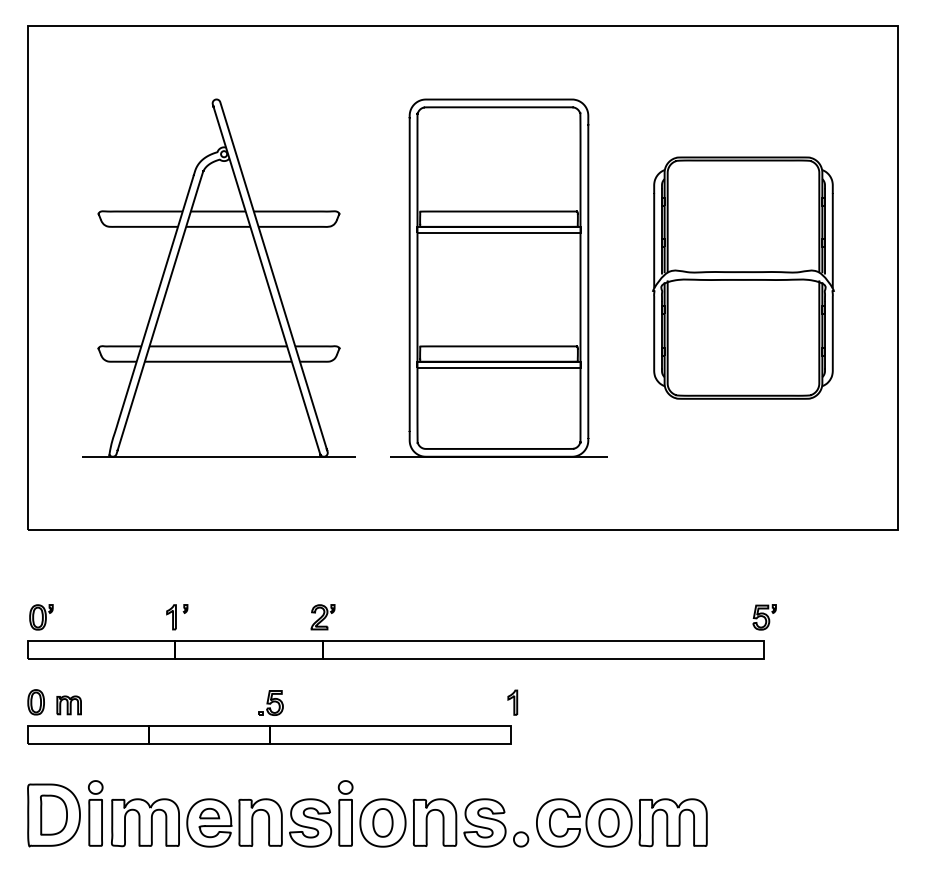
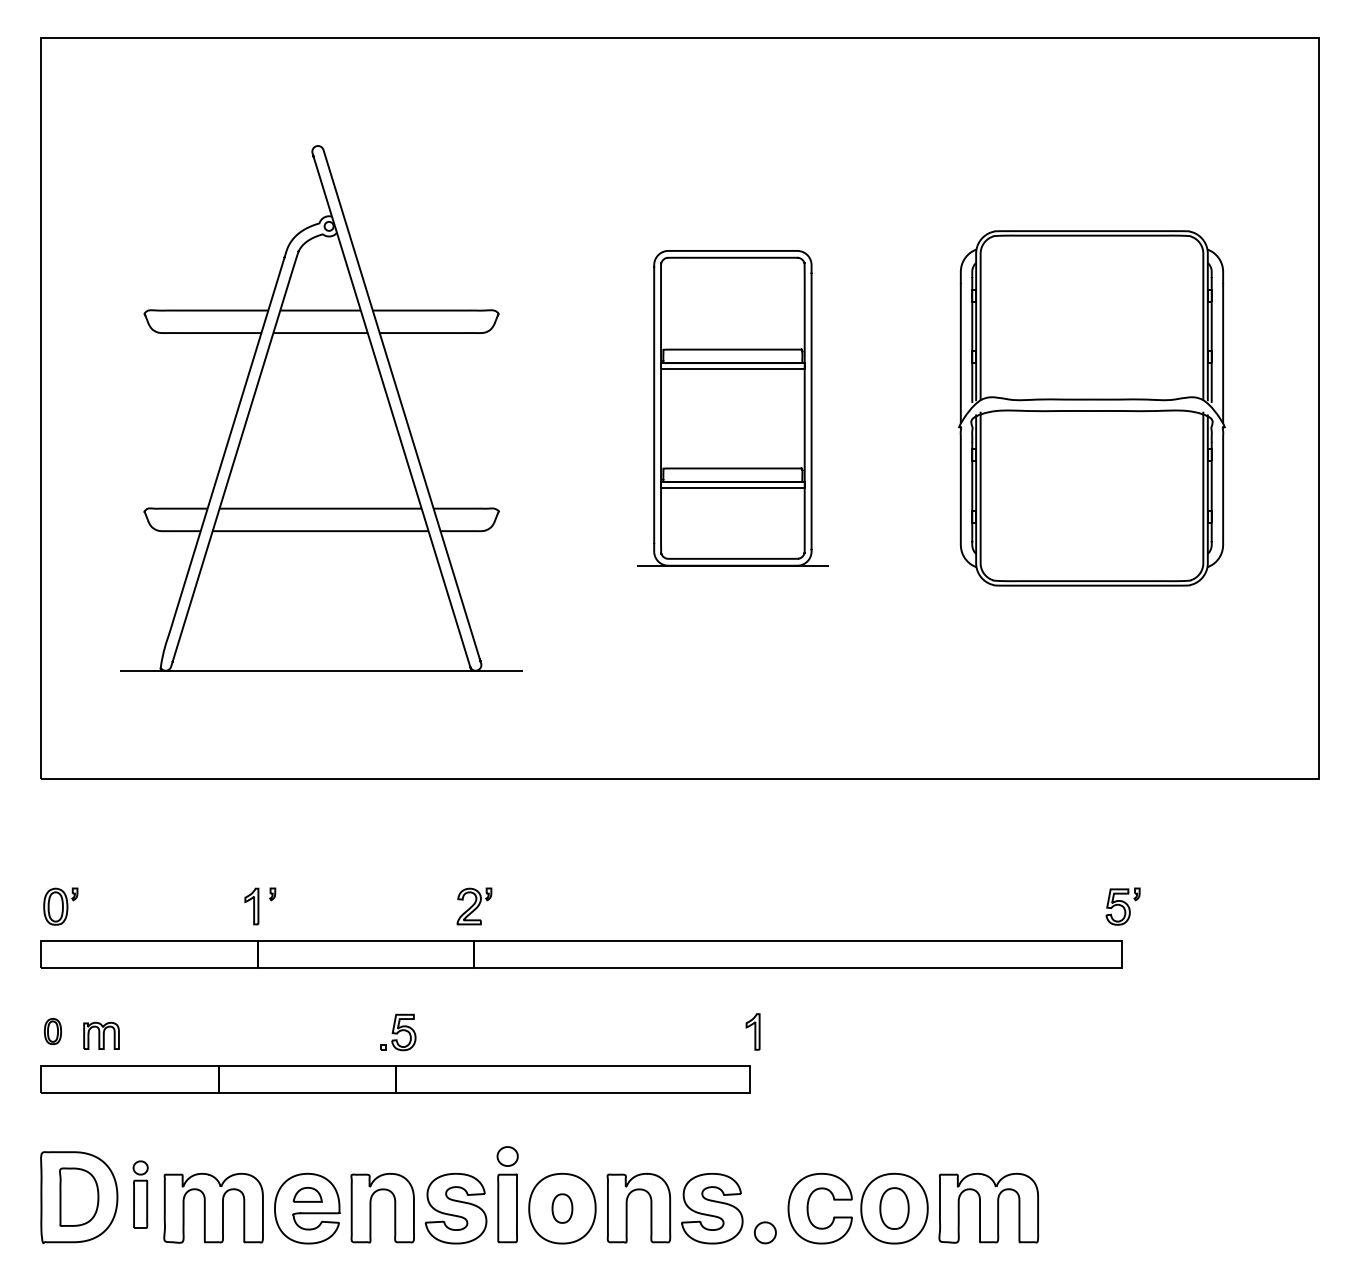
part: (498, 277) -> (732, 407), size x0.6
part: (35, 702) -> (52, 1031), size x0.7
part: (95, 813) -> (140, 1194), size x0.7
part: (382, 822) -> (561, 1207), size x0.7

